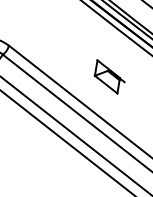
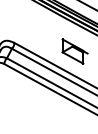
part: (109, 77) -> (74, 51), size x1.43

